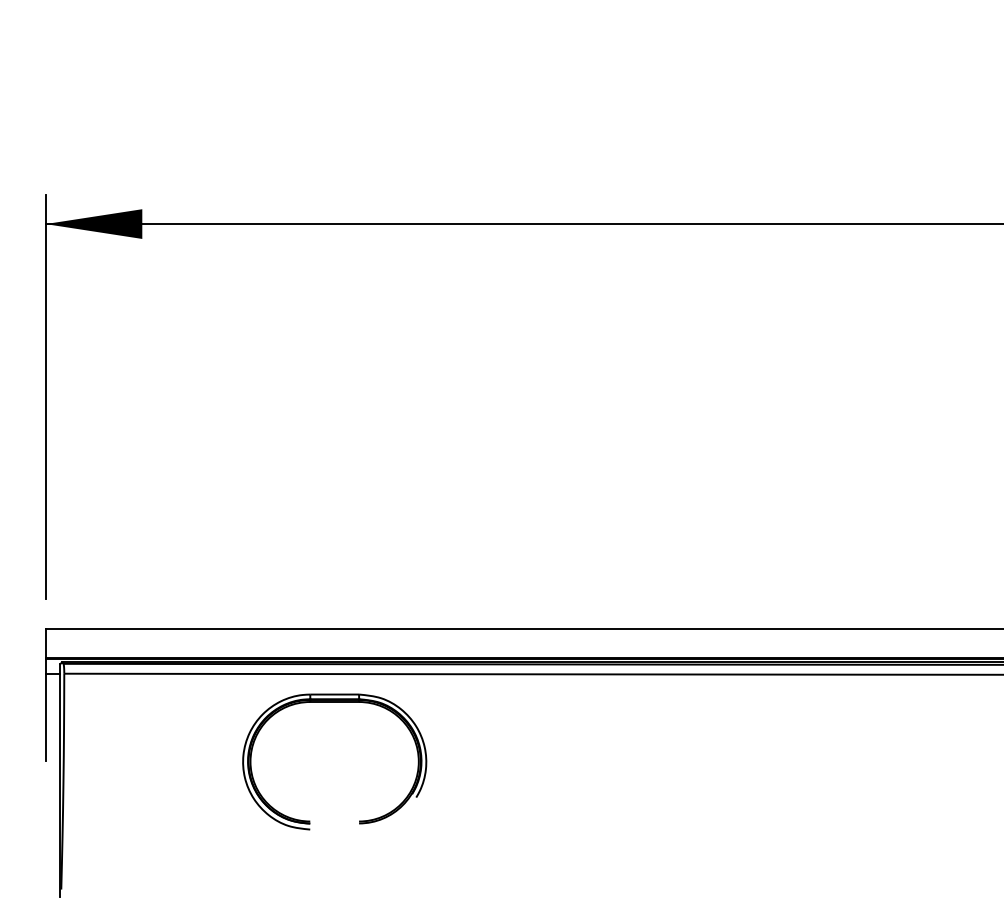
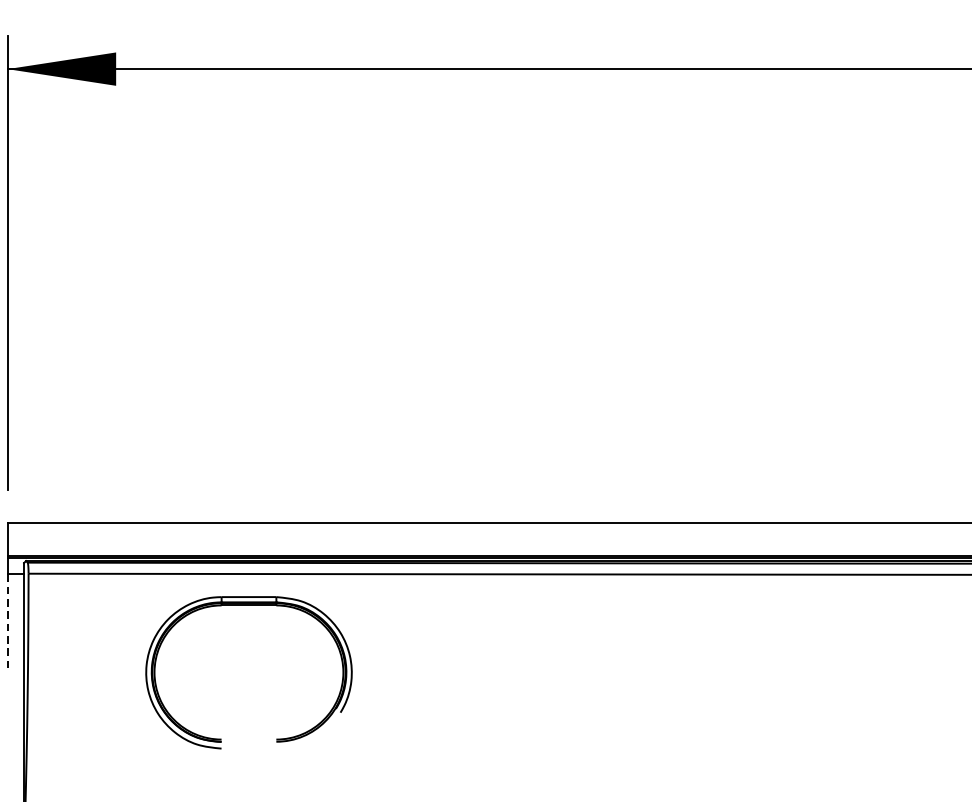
part: (334, 702) -> (248, 606), moved
line: (45, 717) -> (7, 622), solid -> dashed

